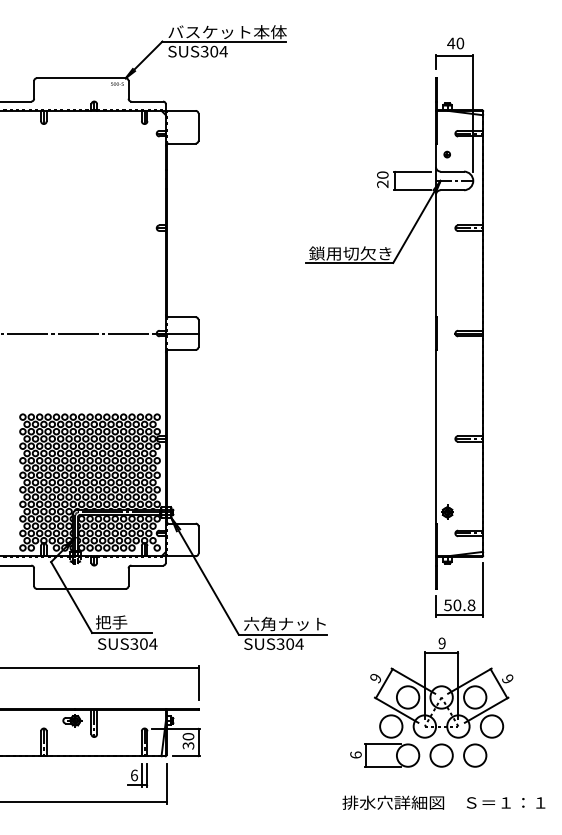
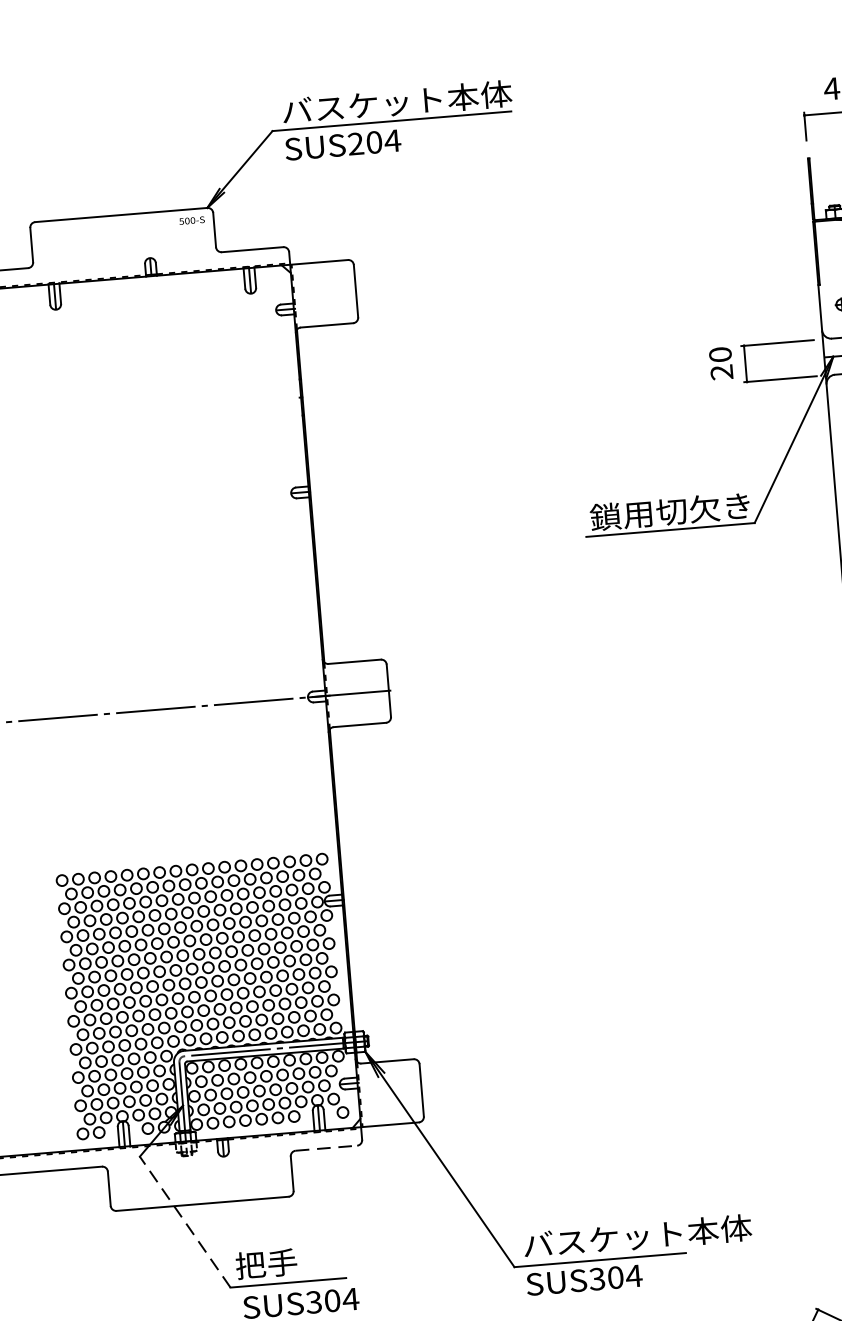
text: (204, 51) -> (355, 143), SUS304 -> SUS204
line: (147, 565) -> (326, 1148), solid -> dashed
line: (71, 597) -> (184, 1222), solid -> dashed
text: (302, 623) -> (636, 1235), 六角ナット -> バスケット本体

